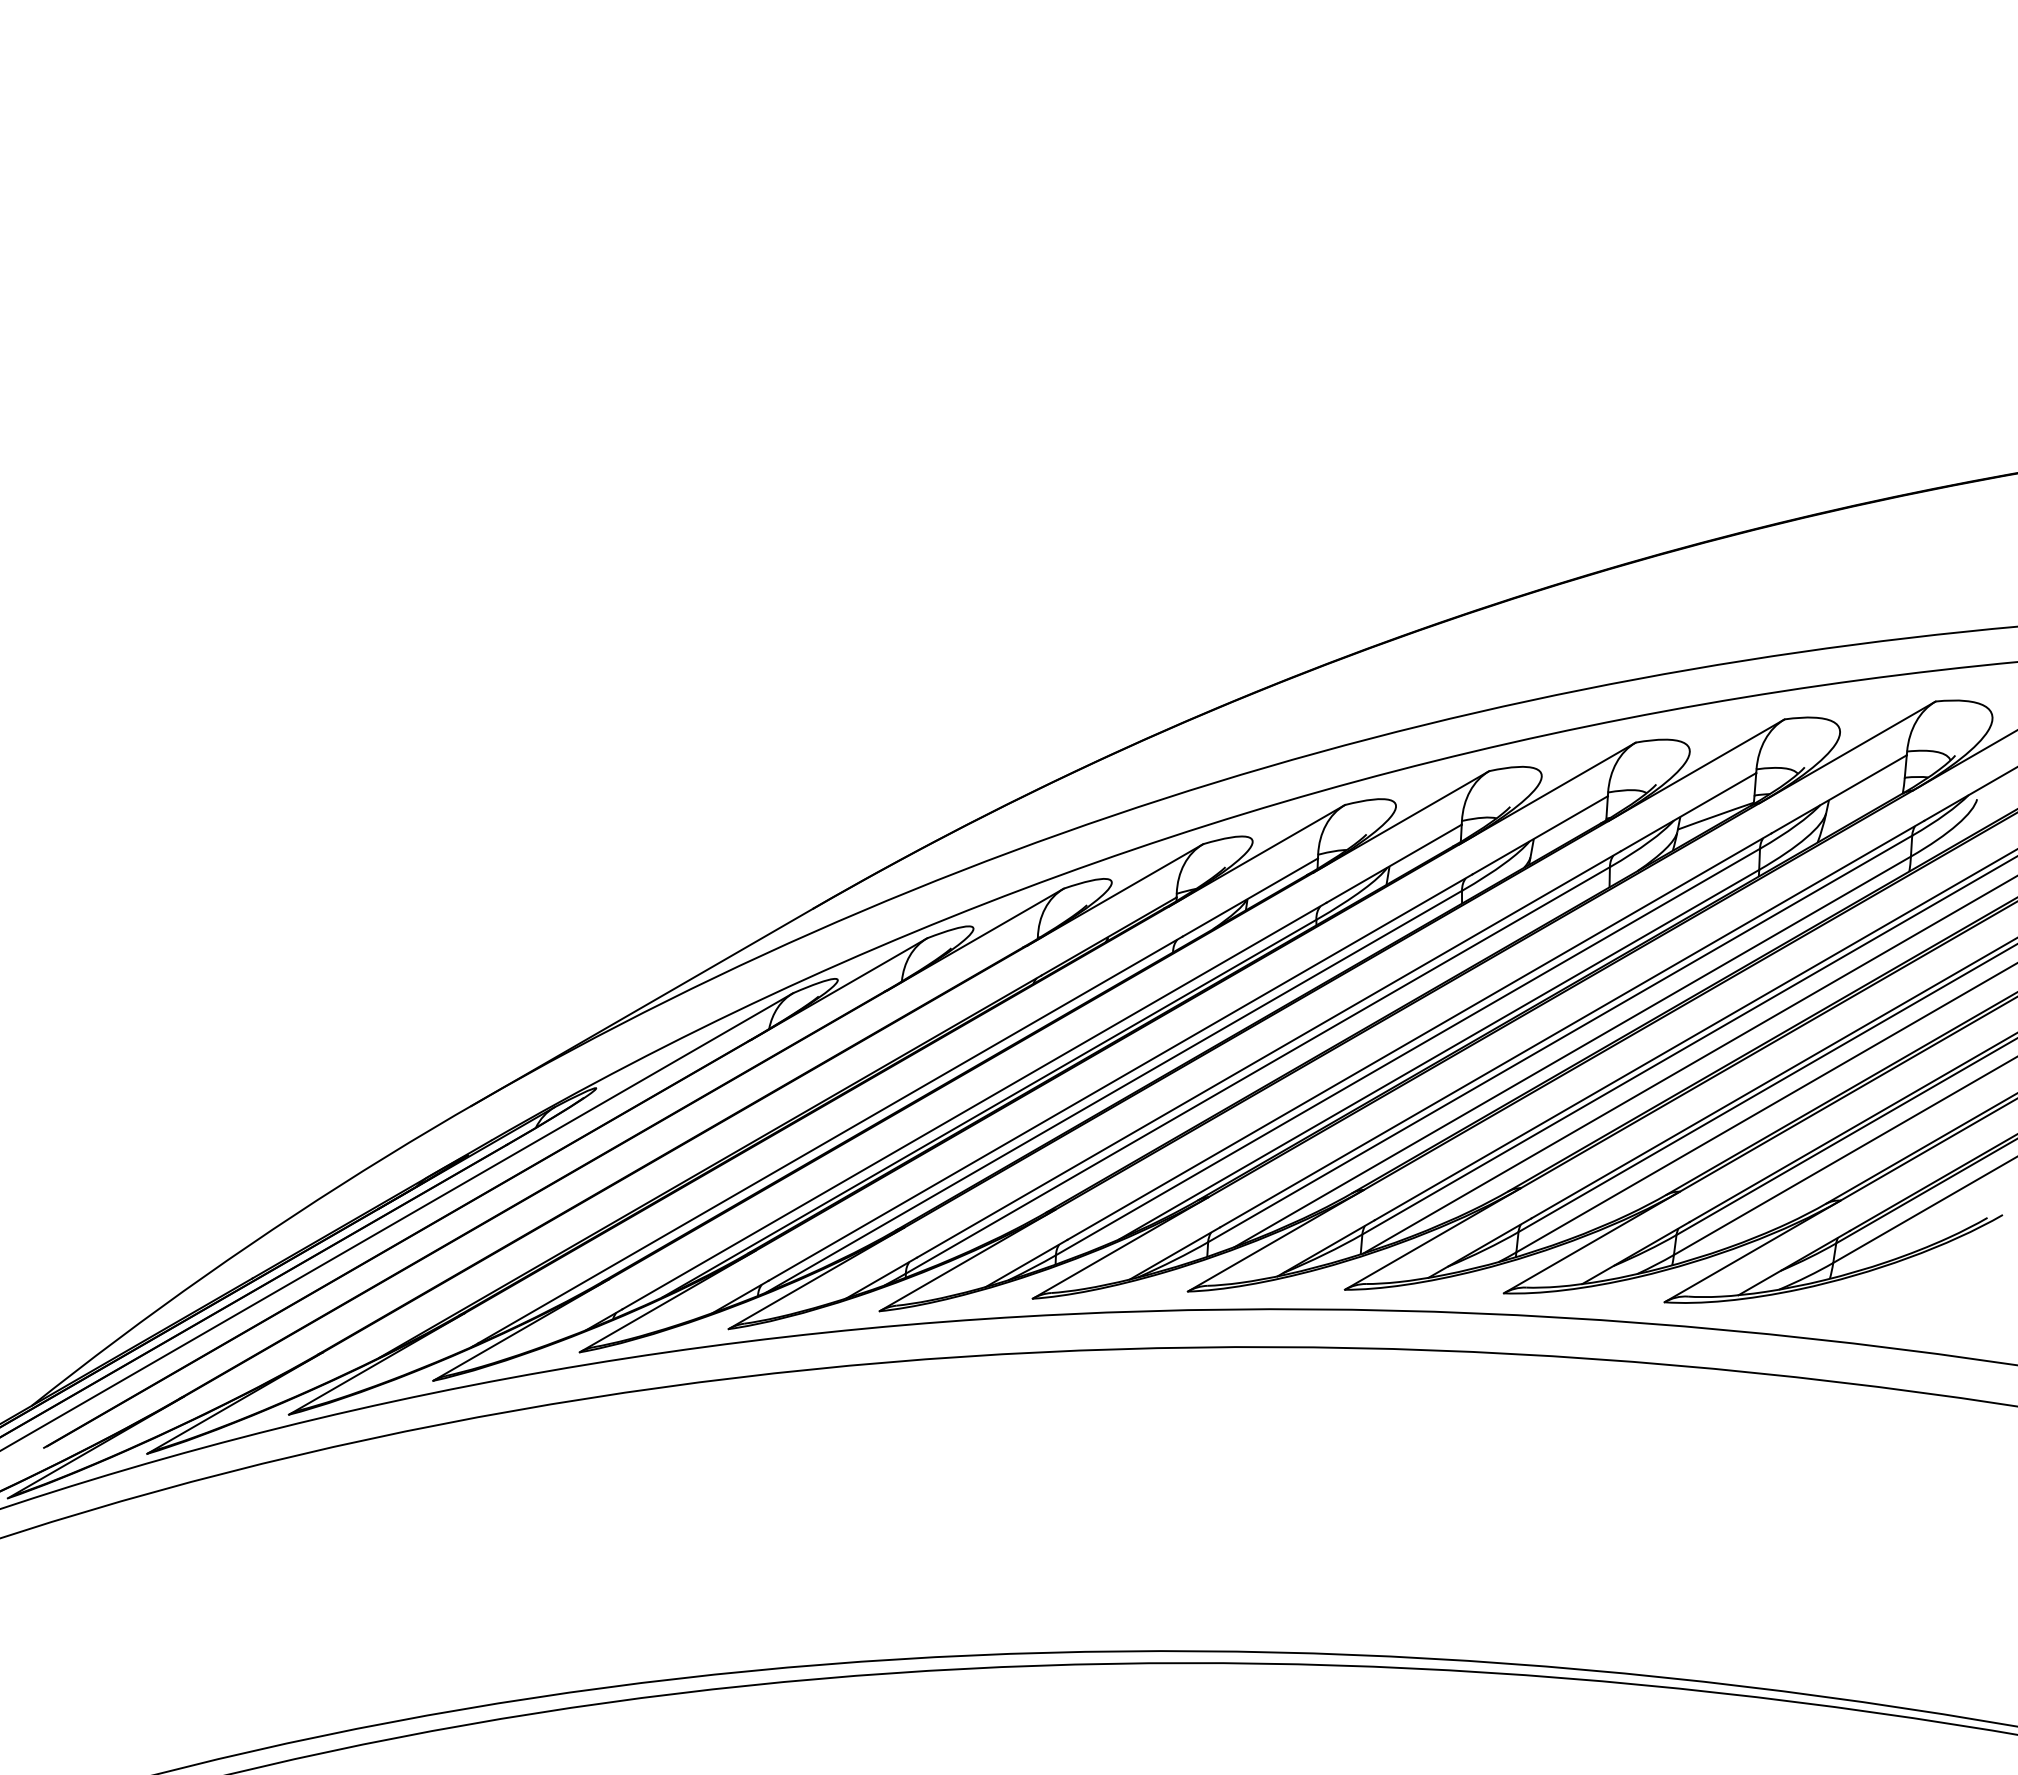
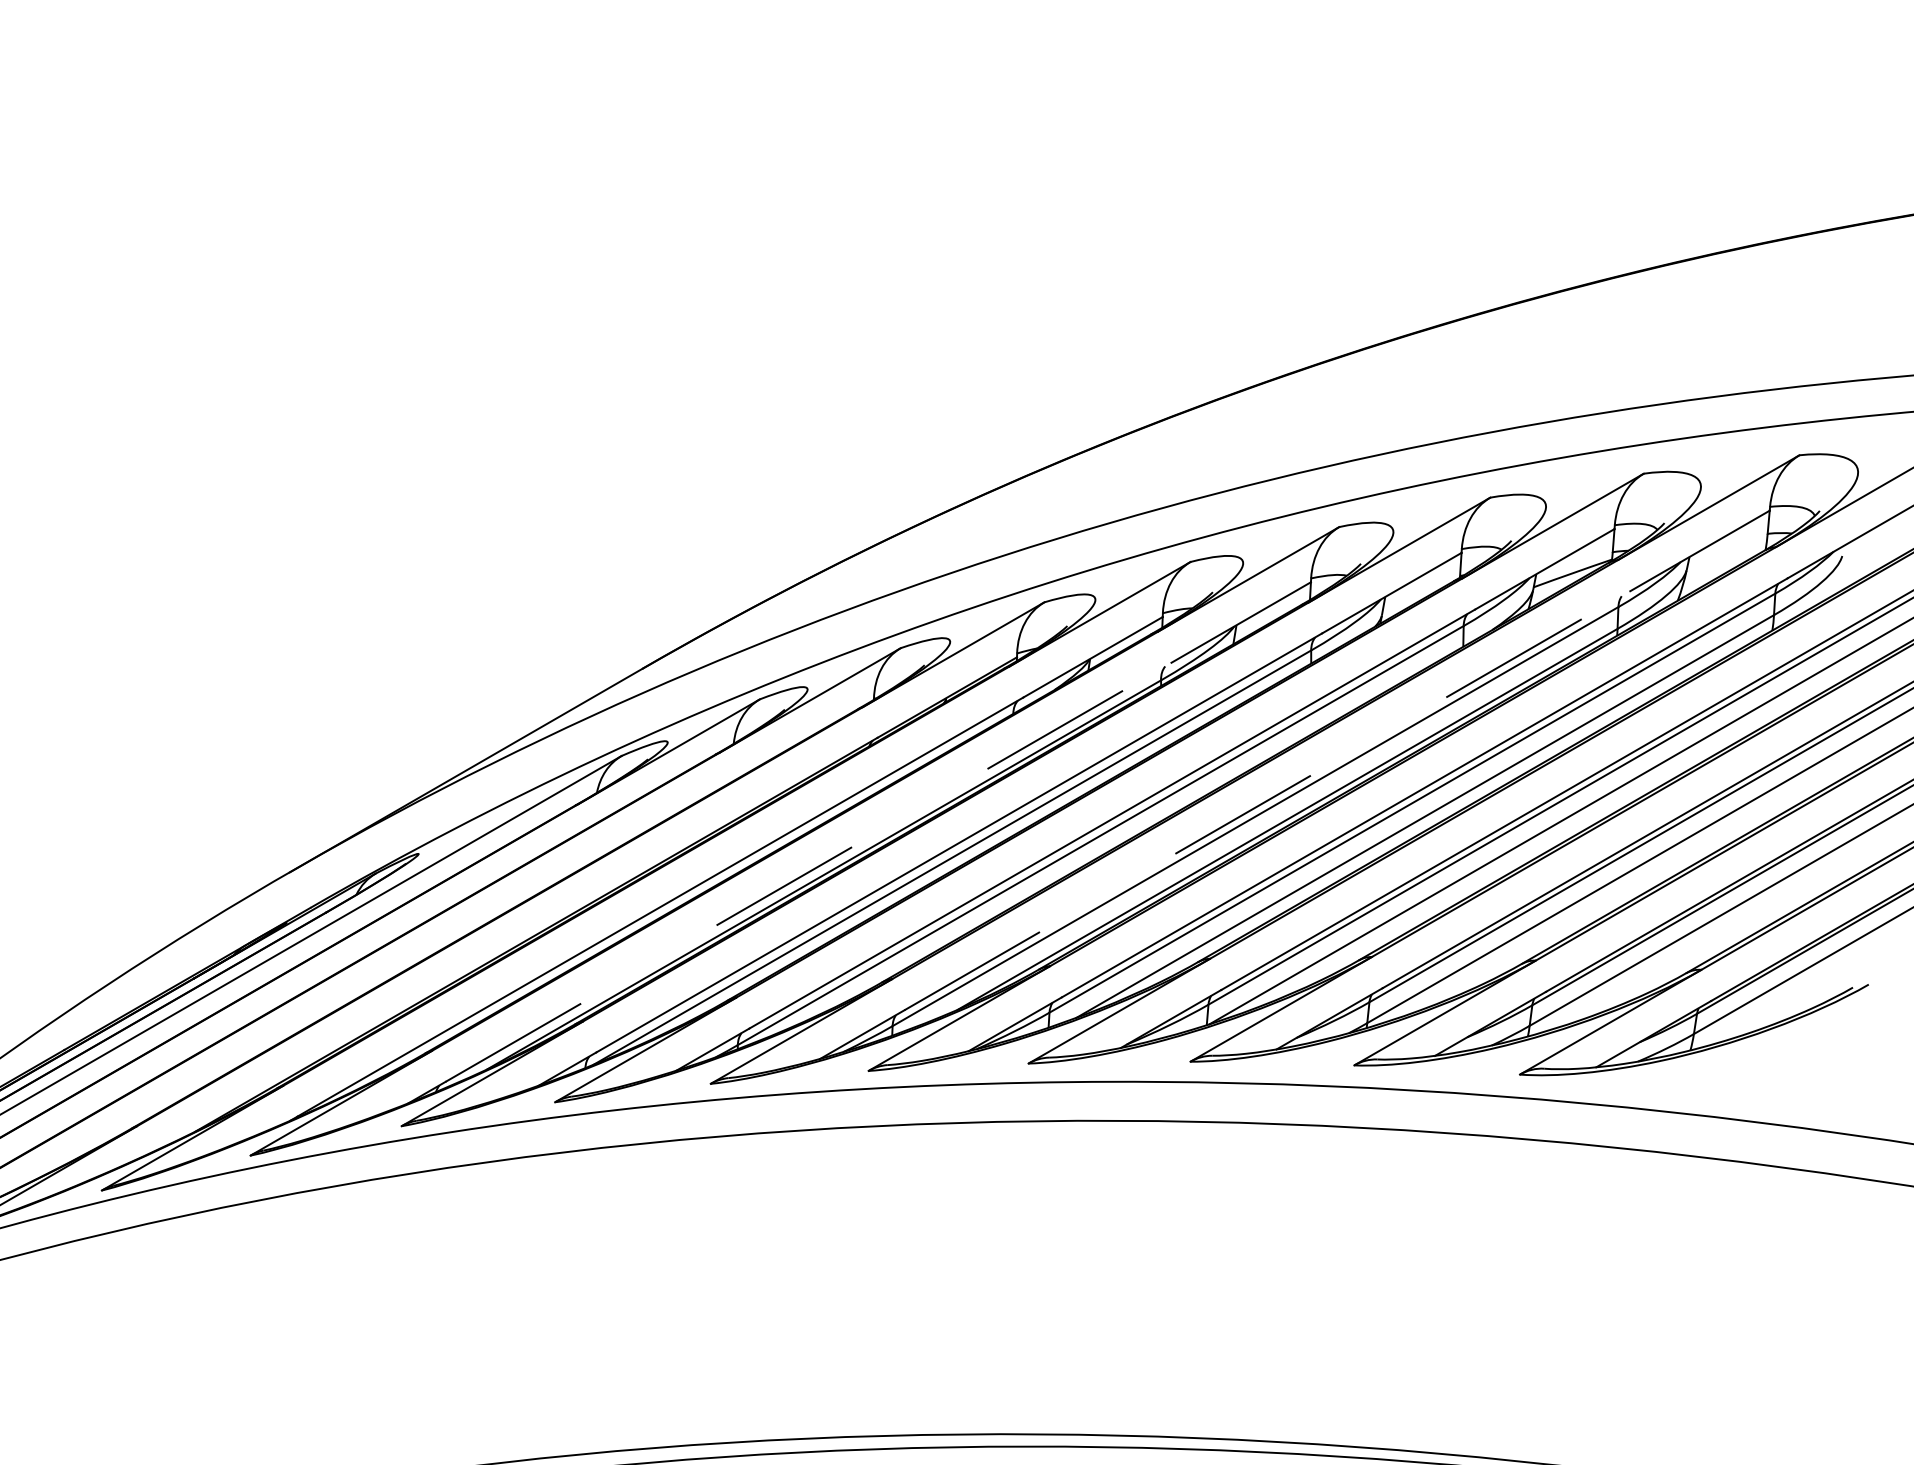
line: (1419, 1036) -> (1267, 800), solid -> dashed
line: (974, 1105) -> (808, 871), solid -> dashed

